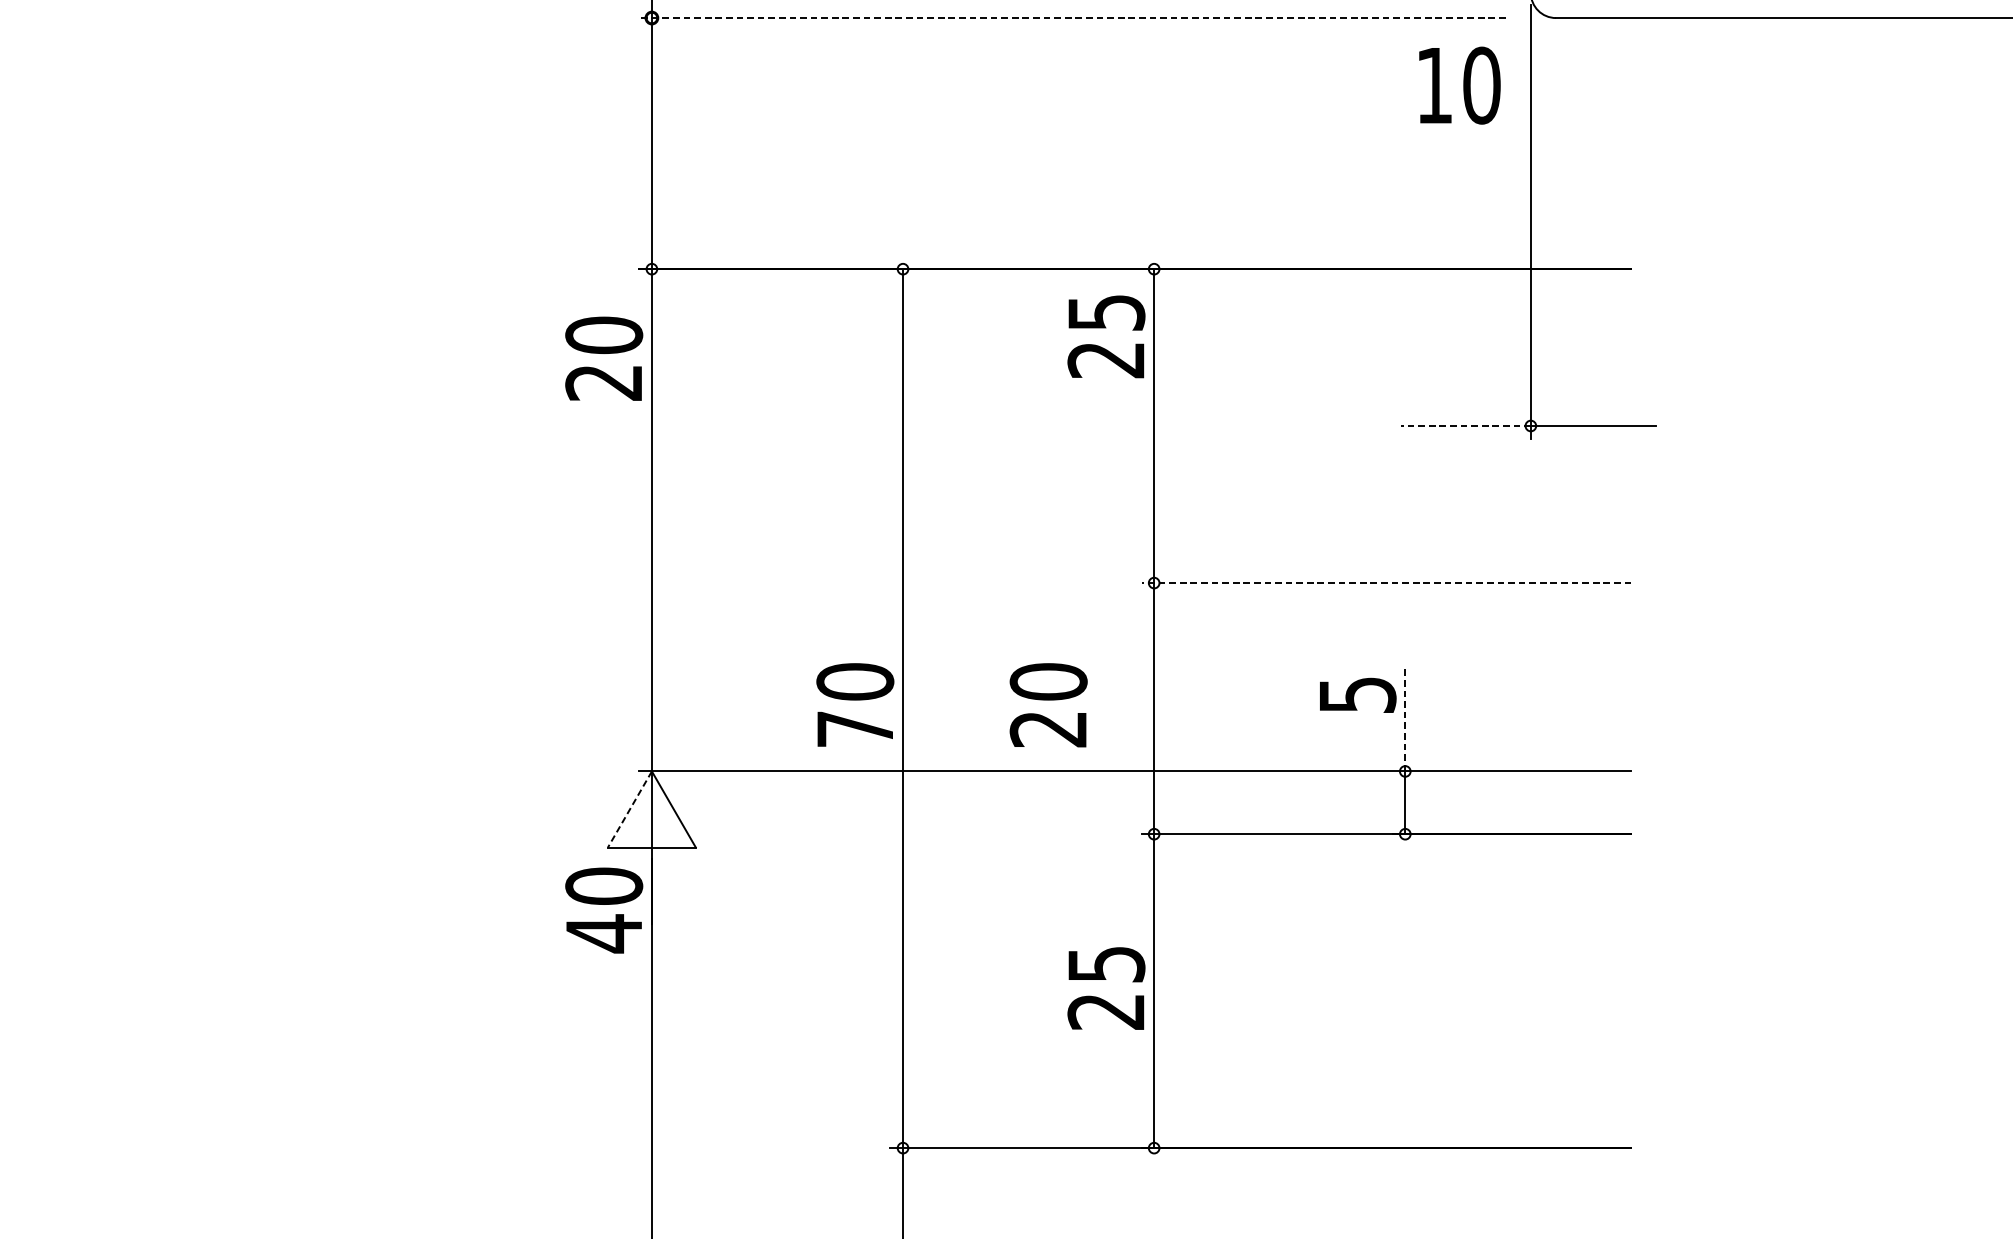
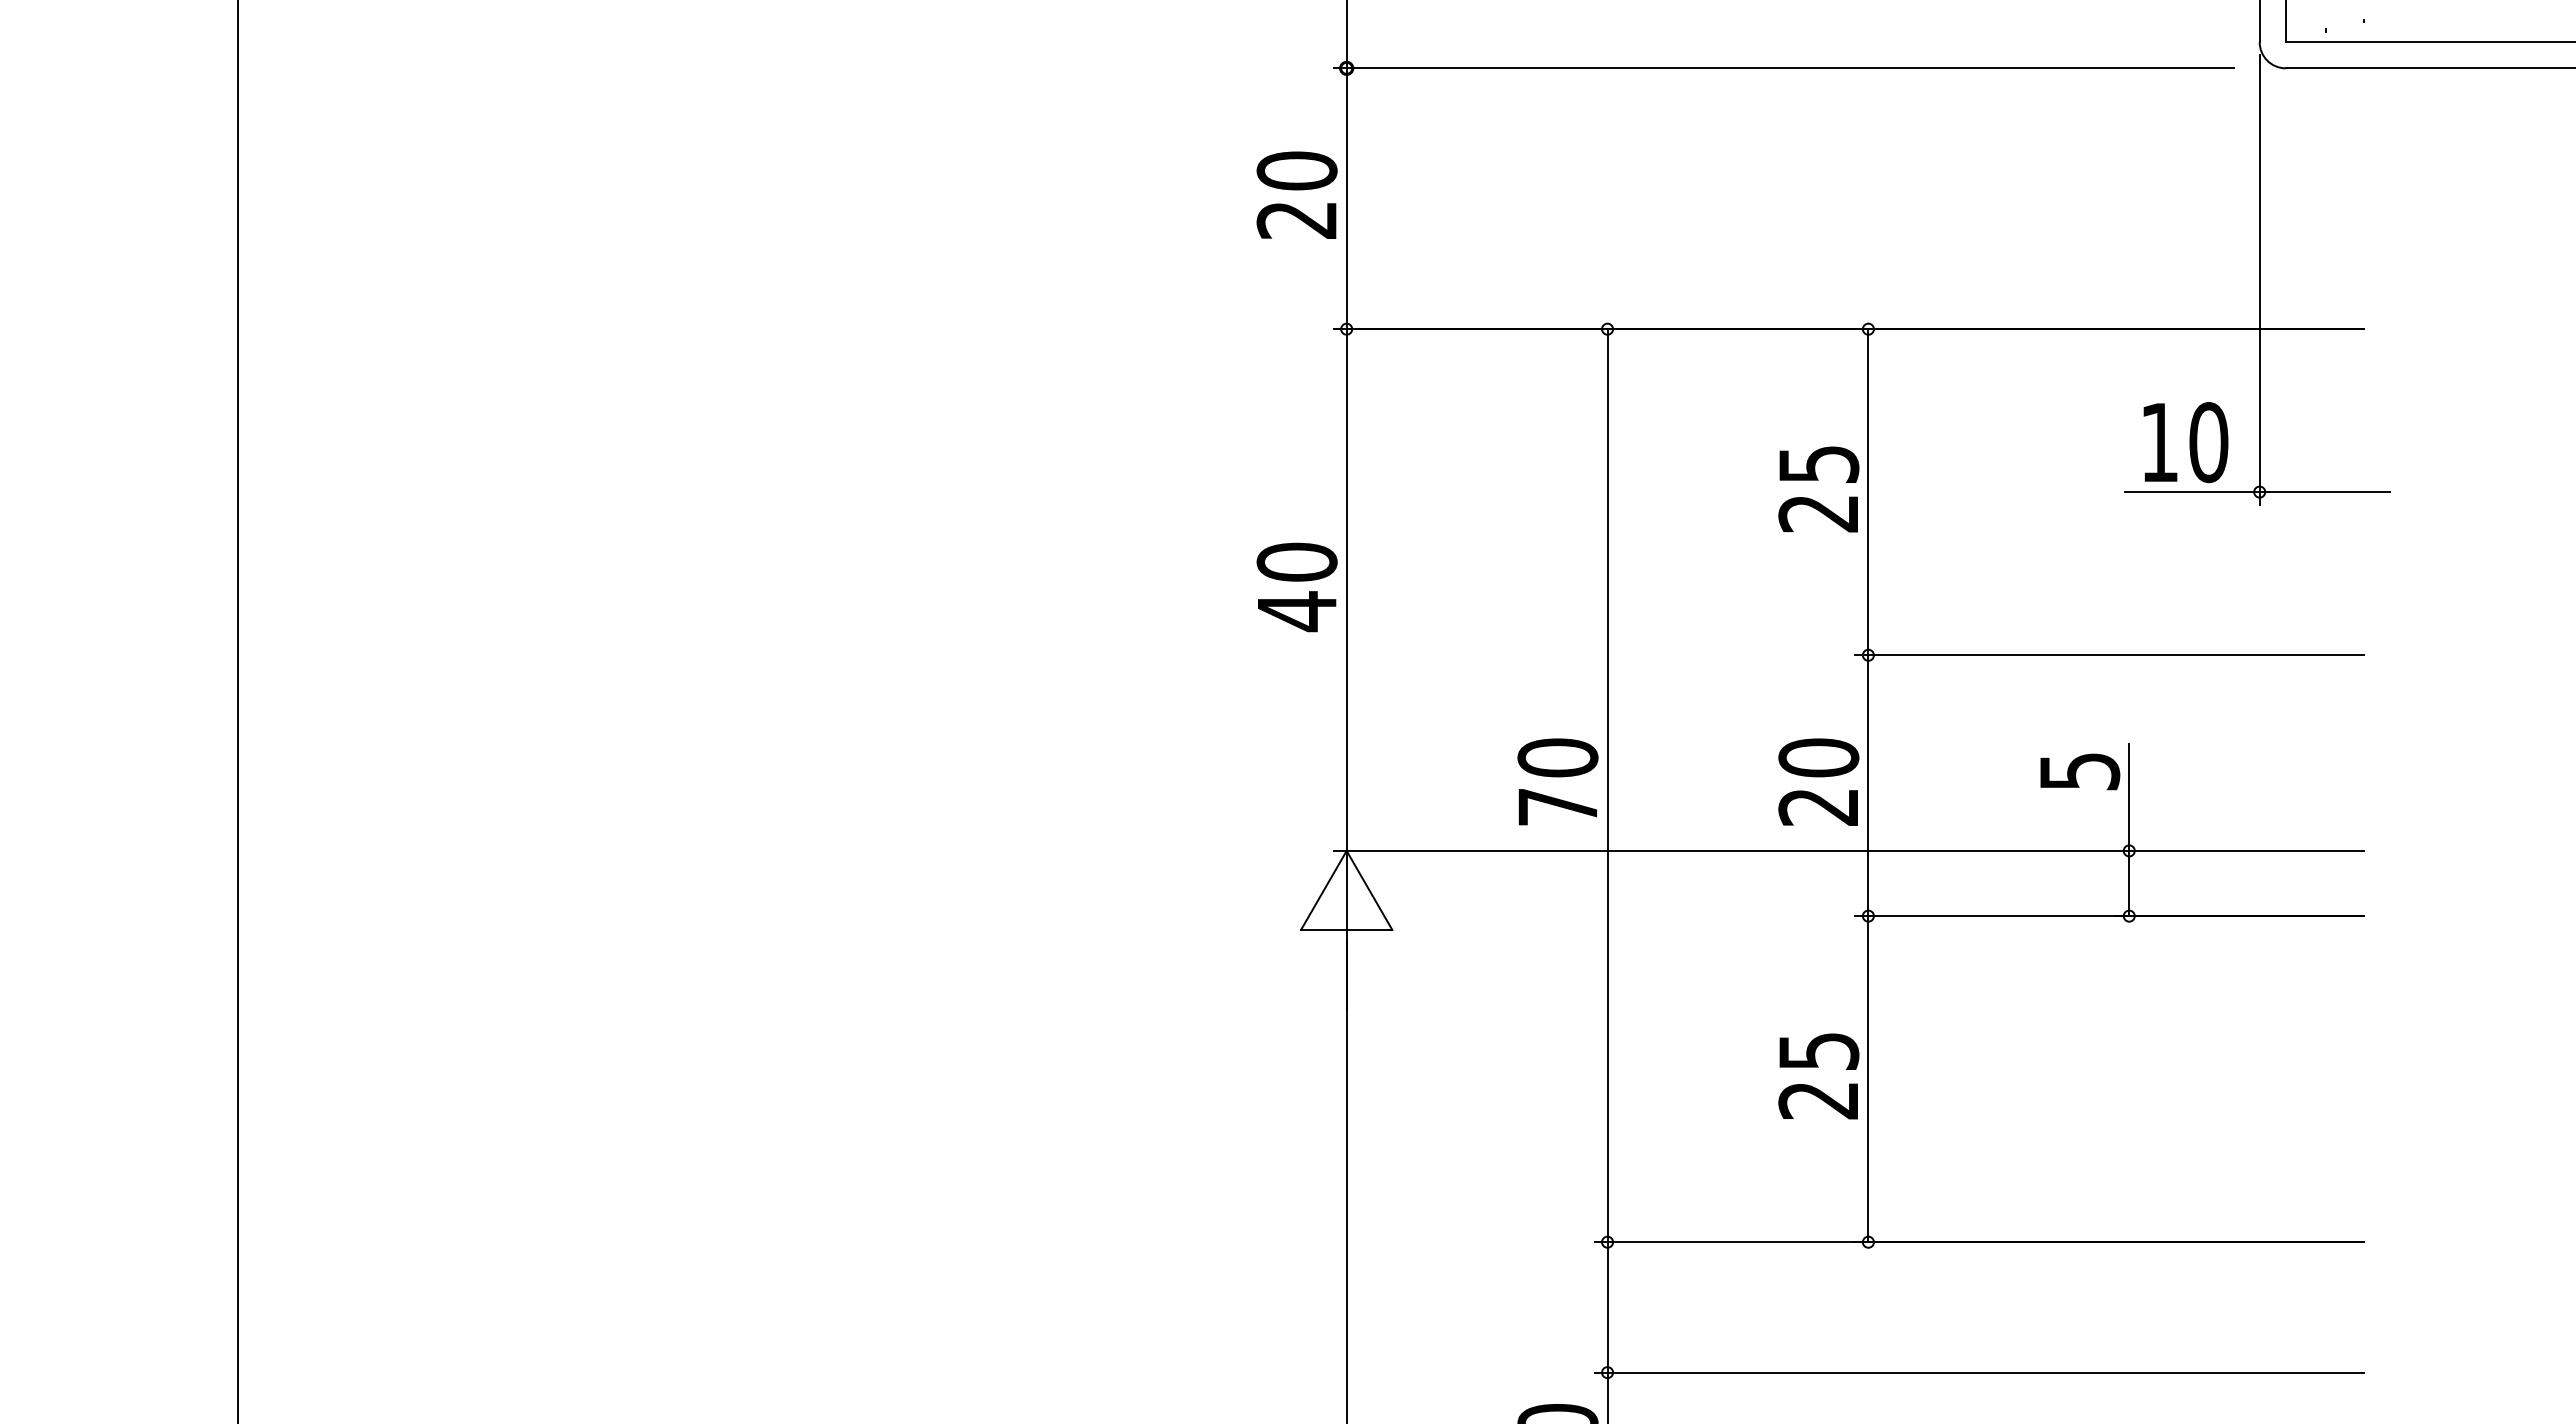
line: (1072, 18) -> (1783, 68), dashed -> solid
text: (1459, 85) -> (2185, 442), moved
text: (1106, 336) -> (1818, 489), moved
text: (603, 358) -> (1296, 194), moved
line: (1465, 426) -> (2191, 492), dashed -> solid
line: (1386, 583) -> (2109, 655), dashed -> solid
text: (1048, 704) -> (1818, 781), moved
line: (1405, 719) -> (2129, 796), dashed -> solid
line: (629, 809) -> (1323, 890), dashed -> solid
text: (603, 910) -> (1296, 587), moved

